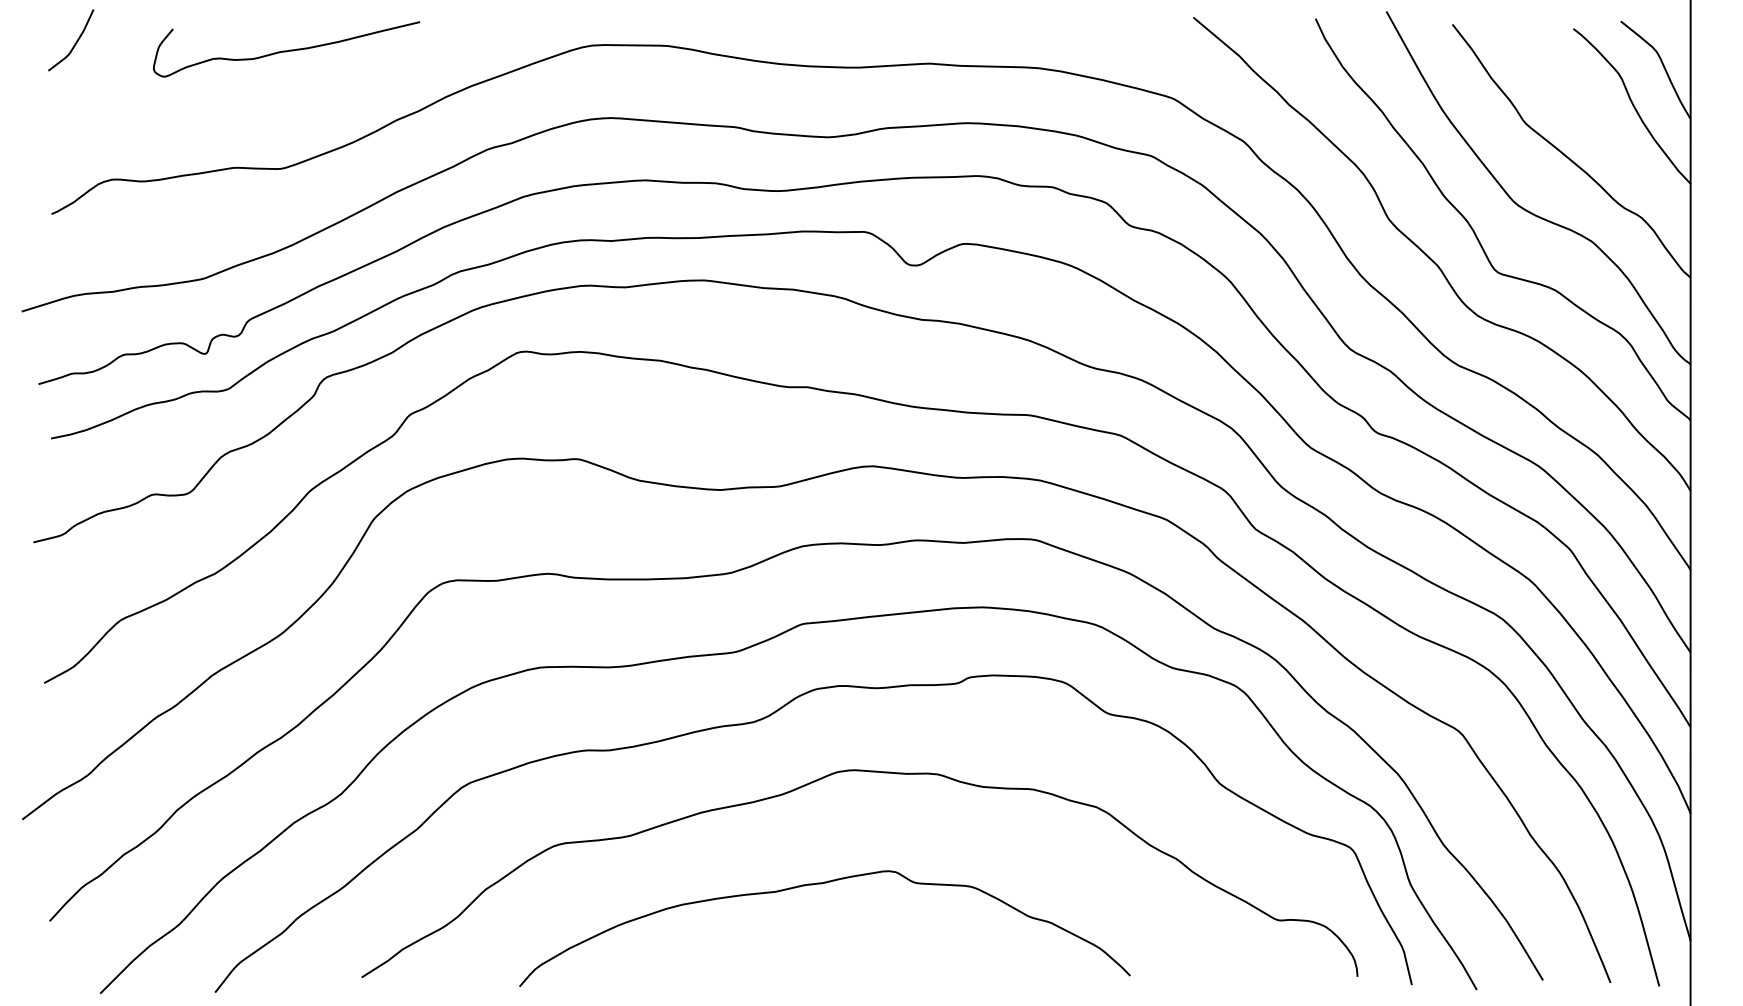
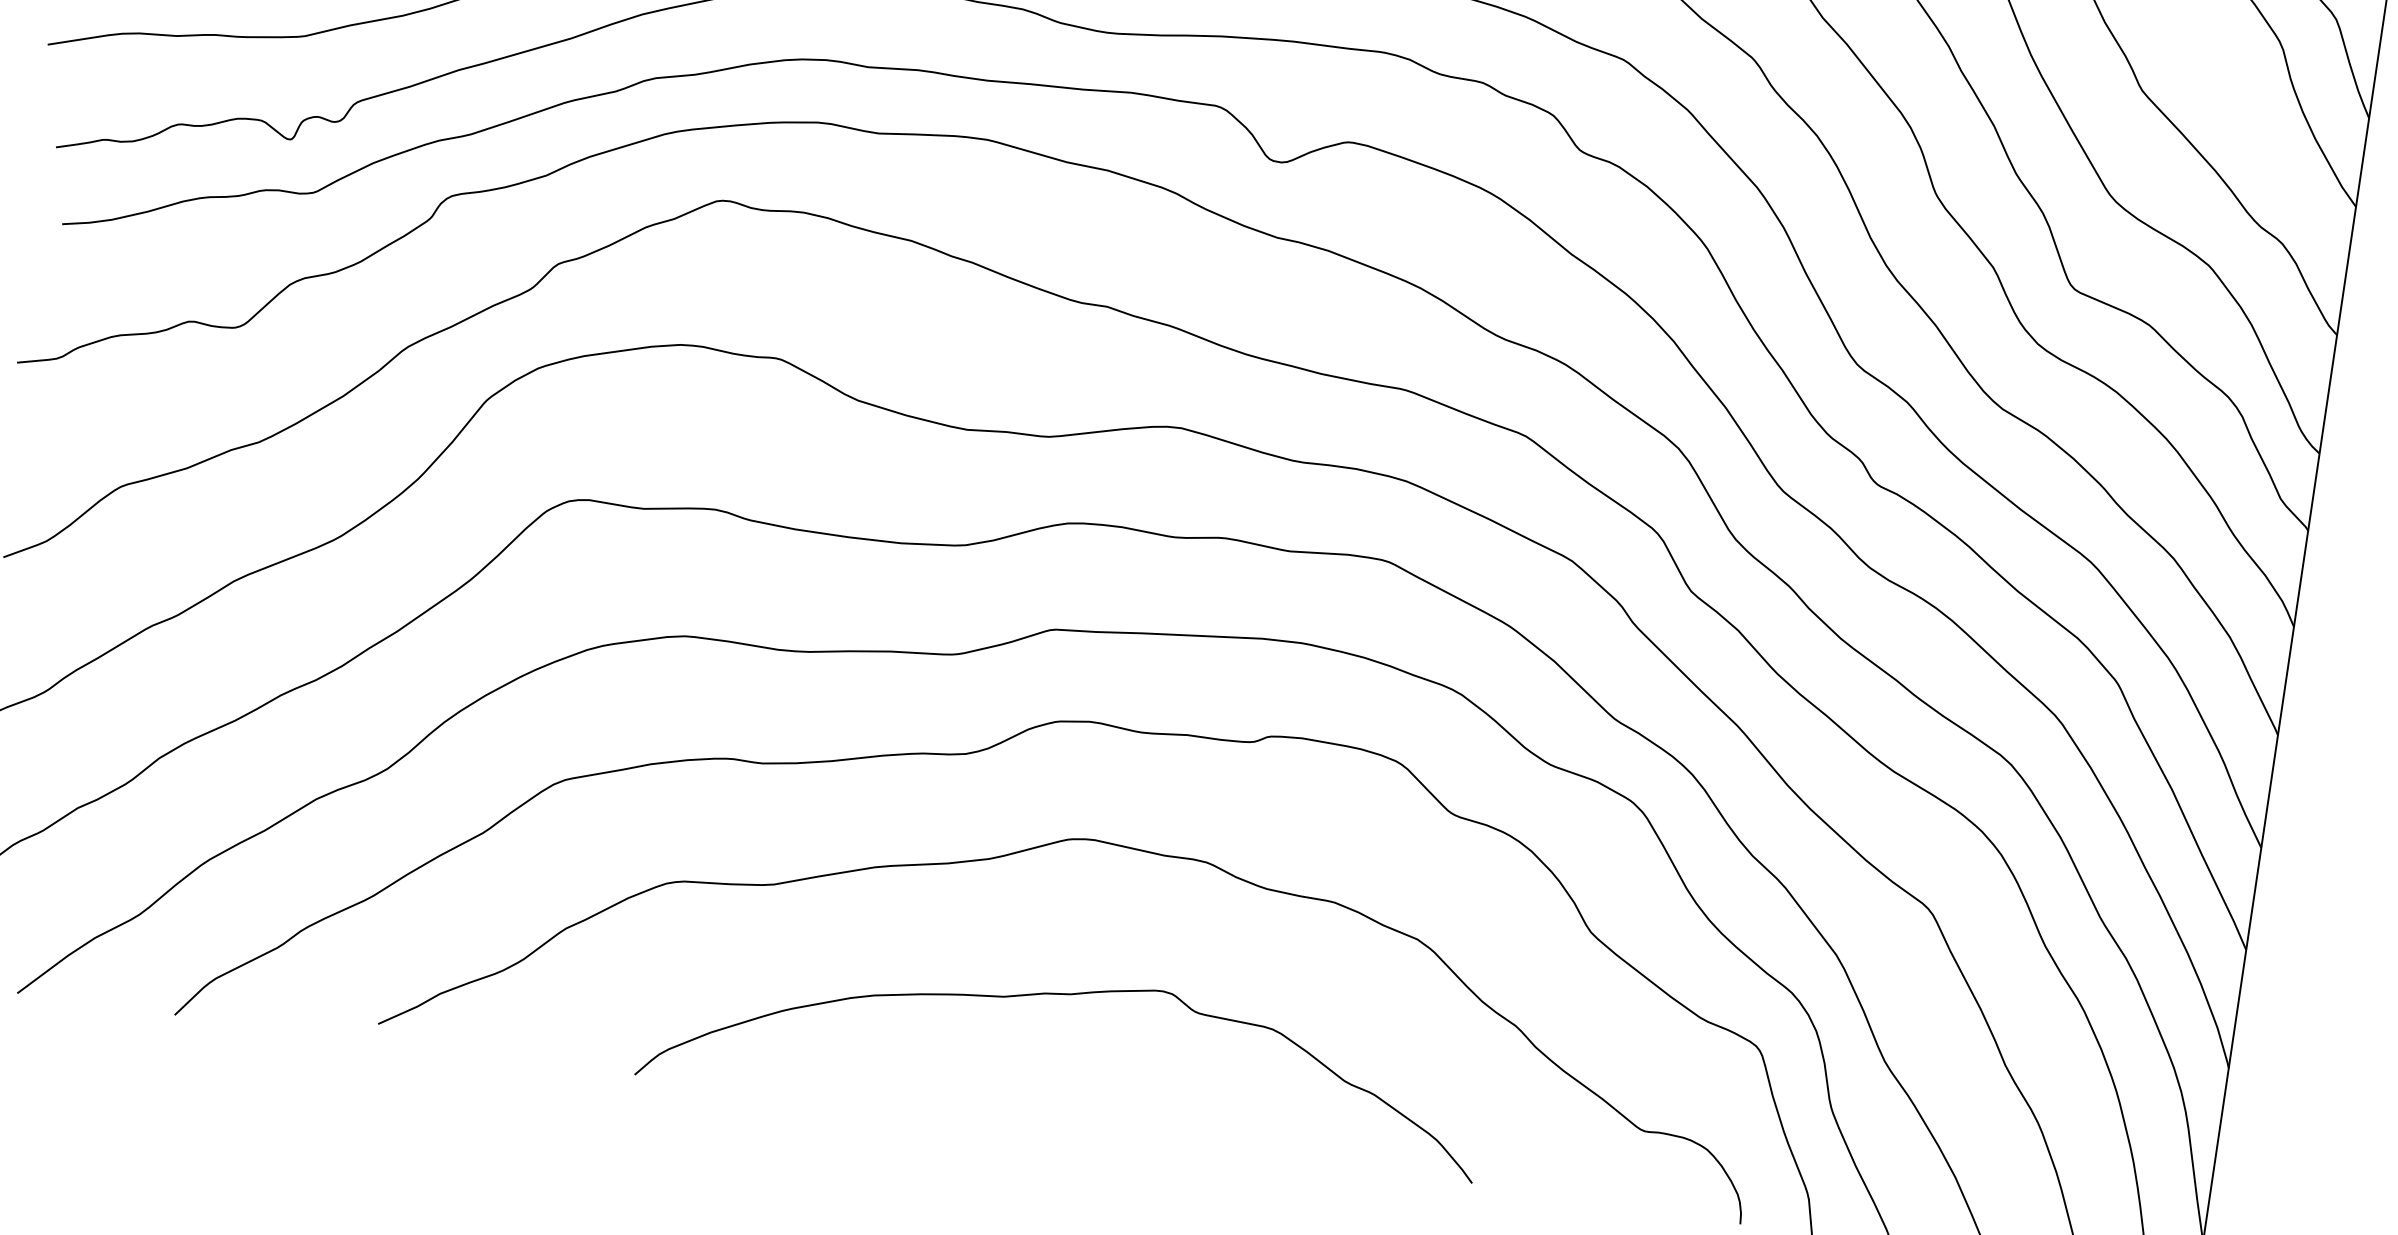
curve: (821, 884) -> (1068, 995), moved

